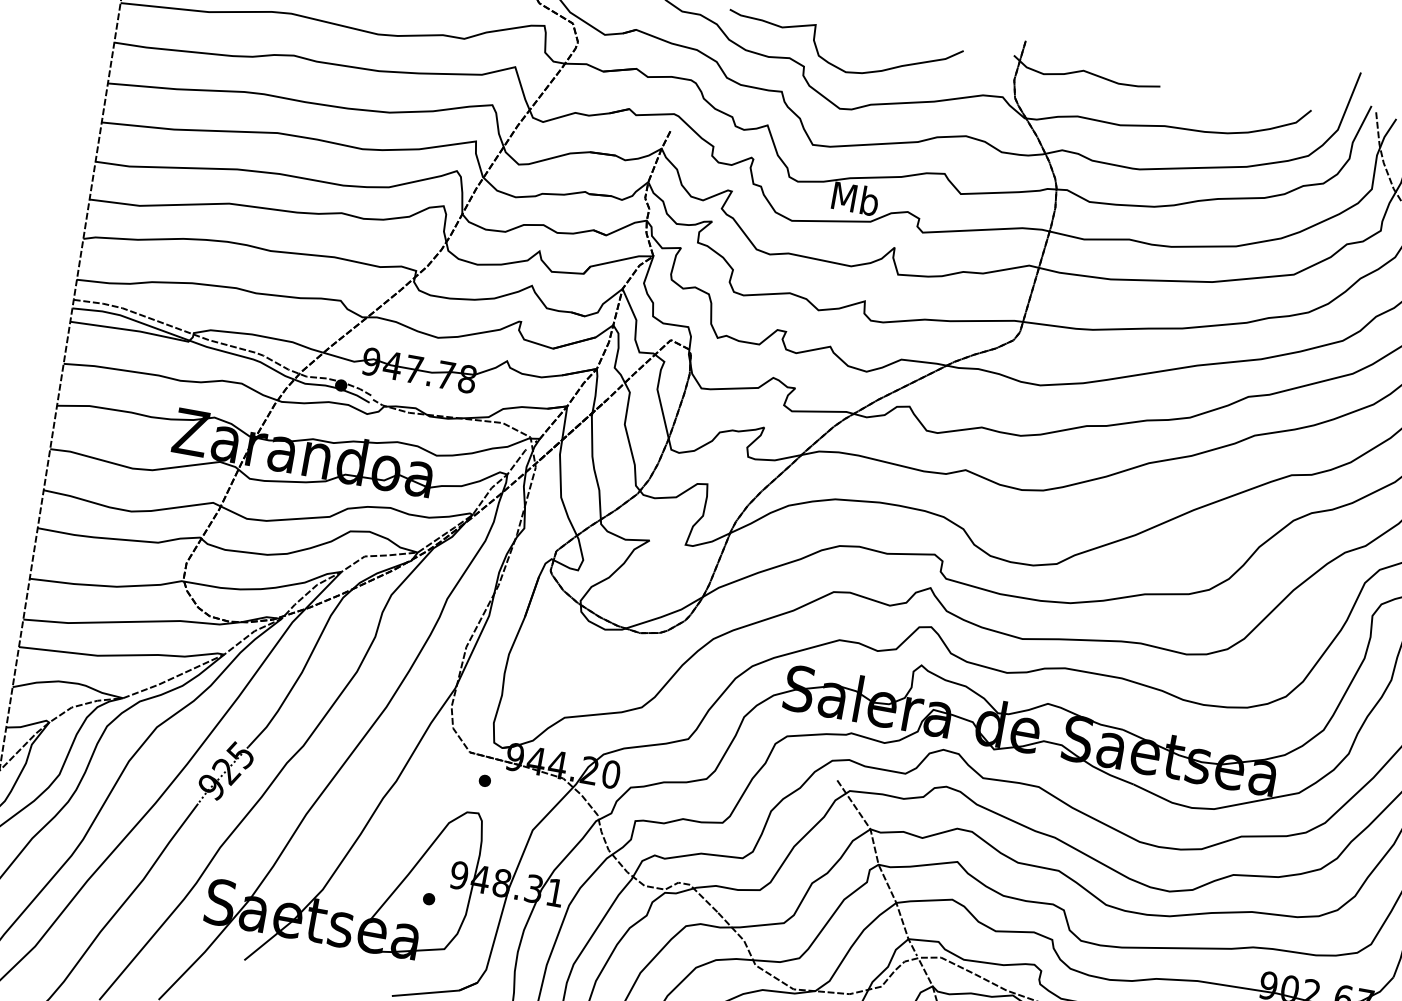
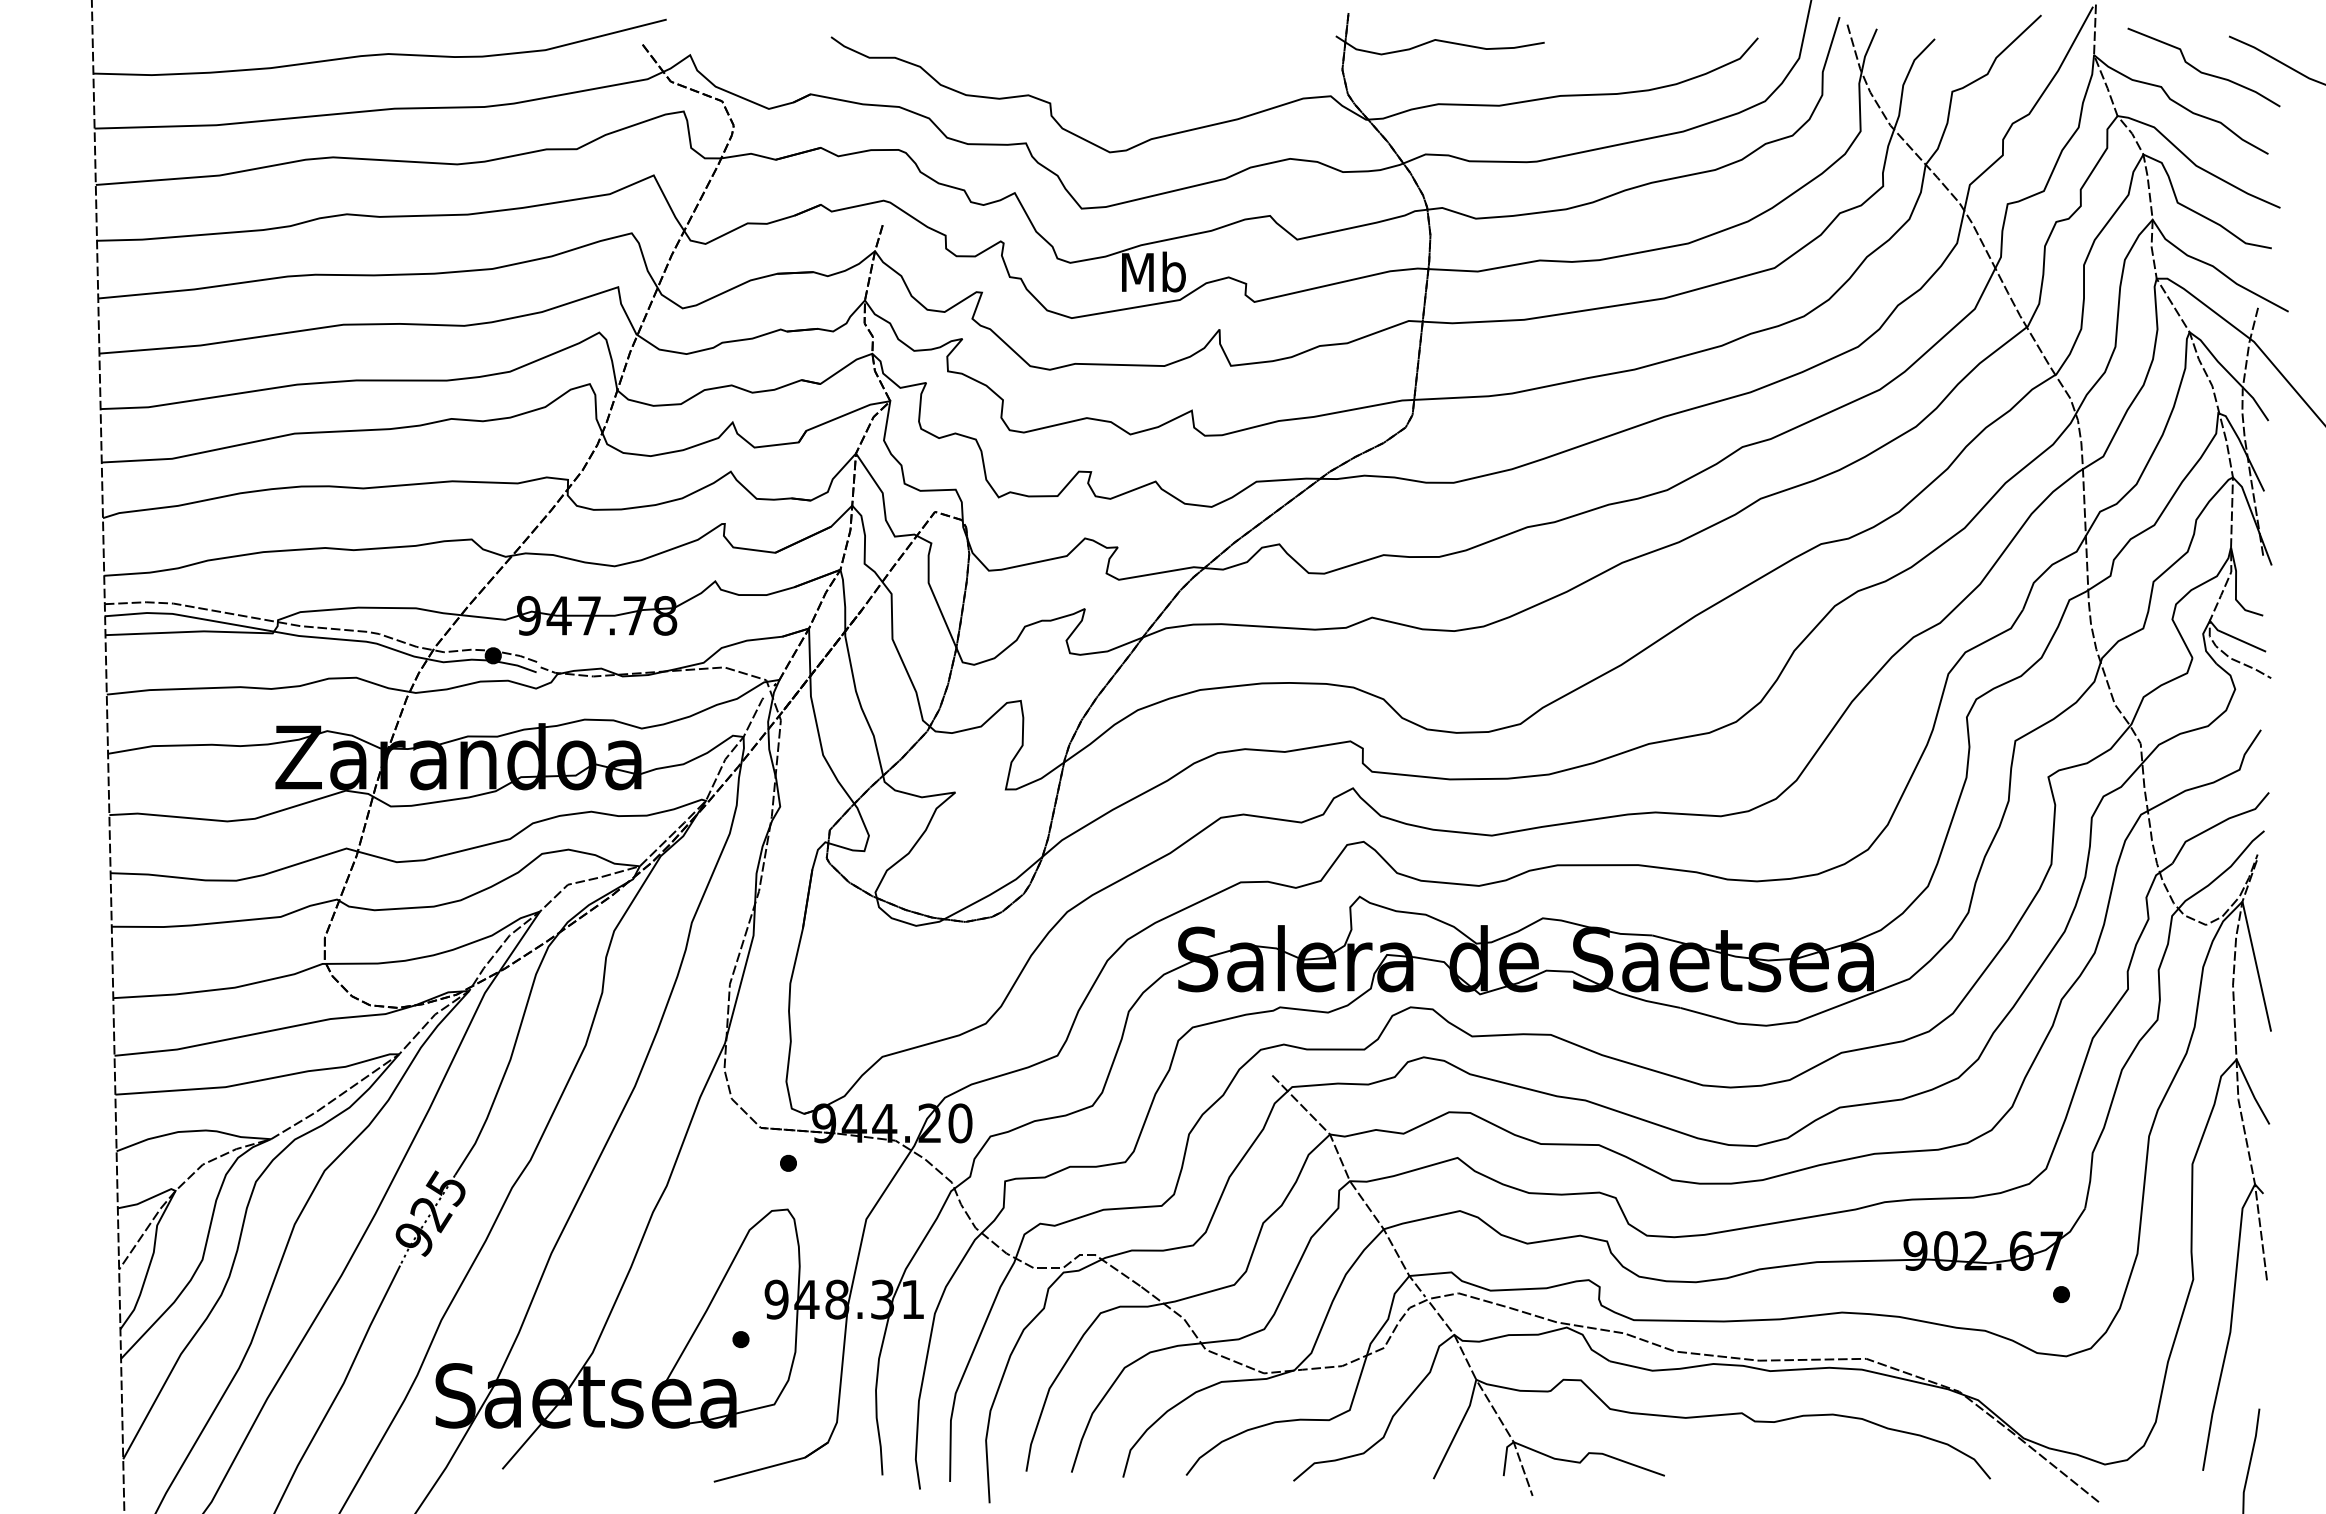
curve: (834, 64) -> (1091, 93), removed

